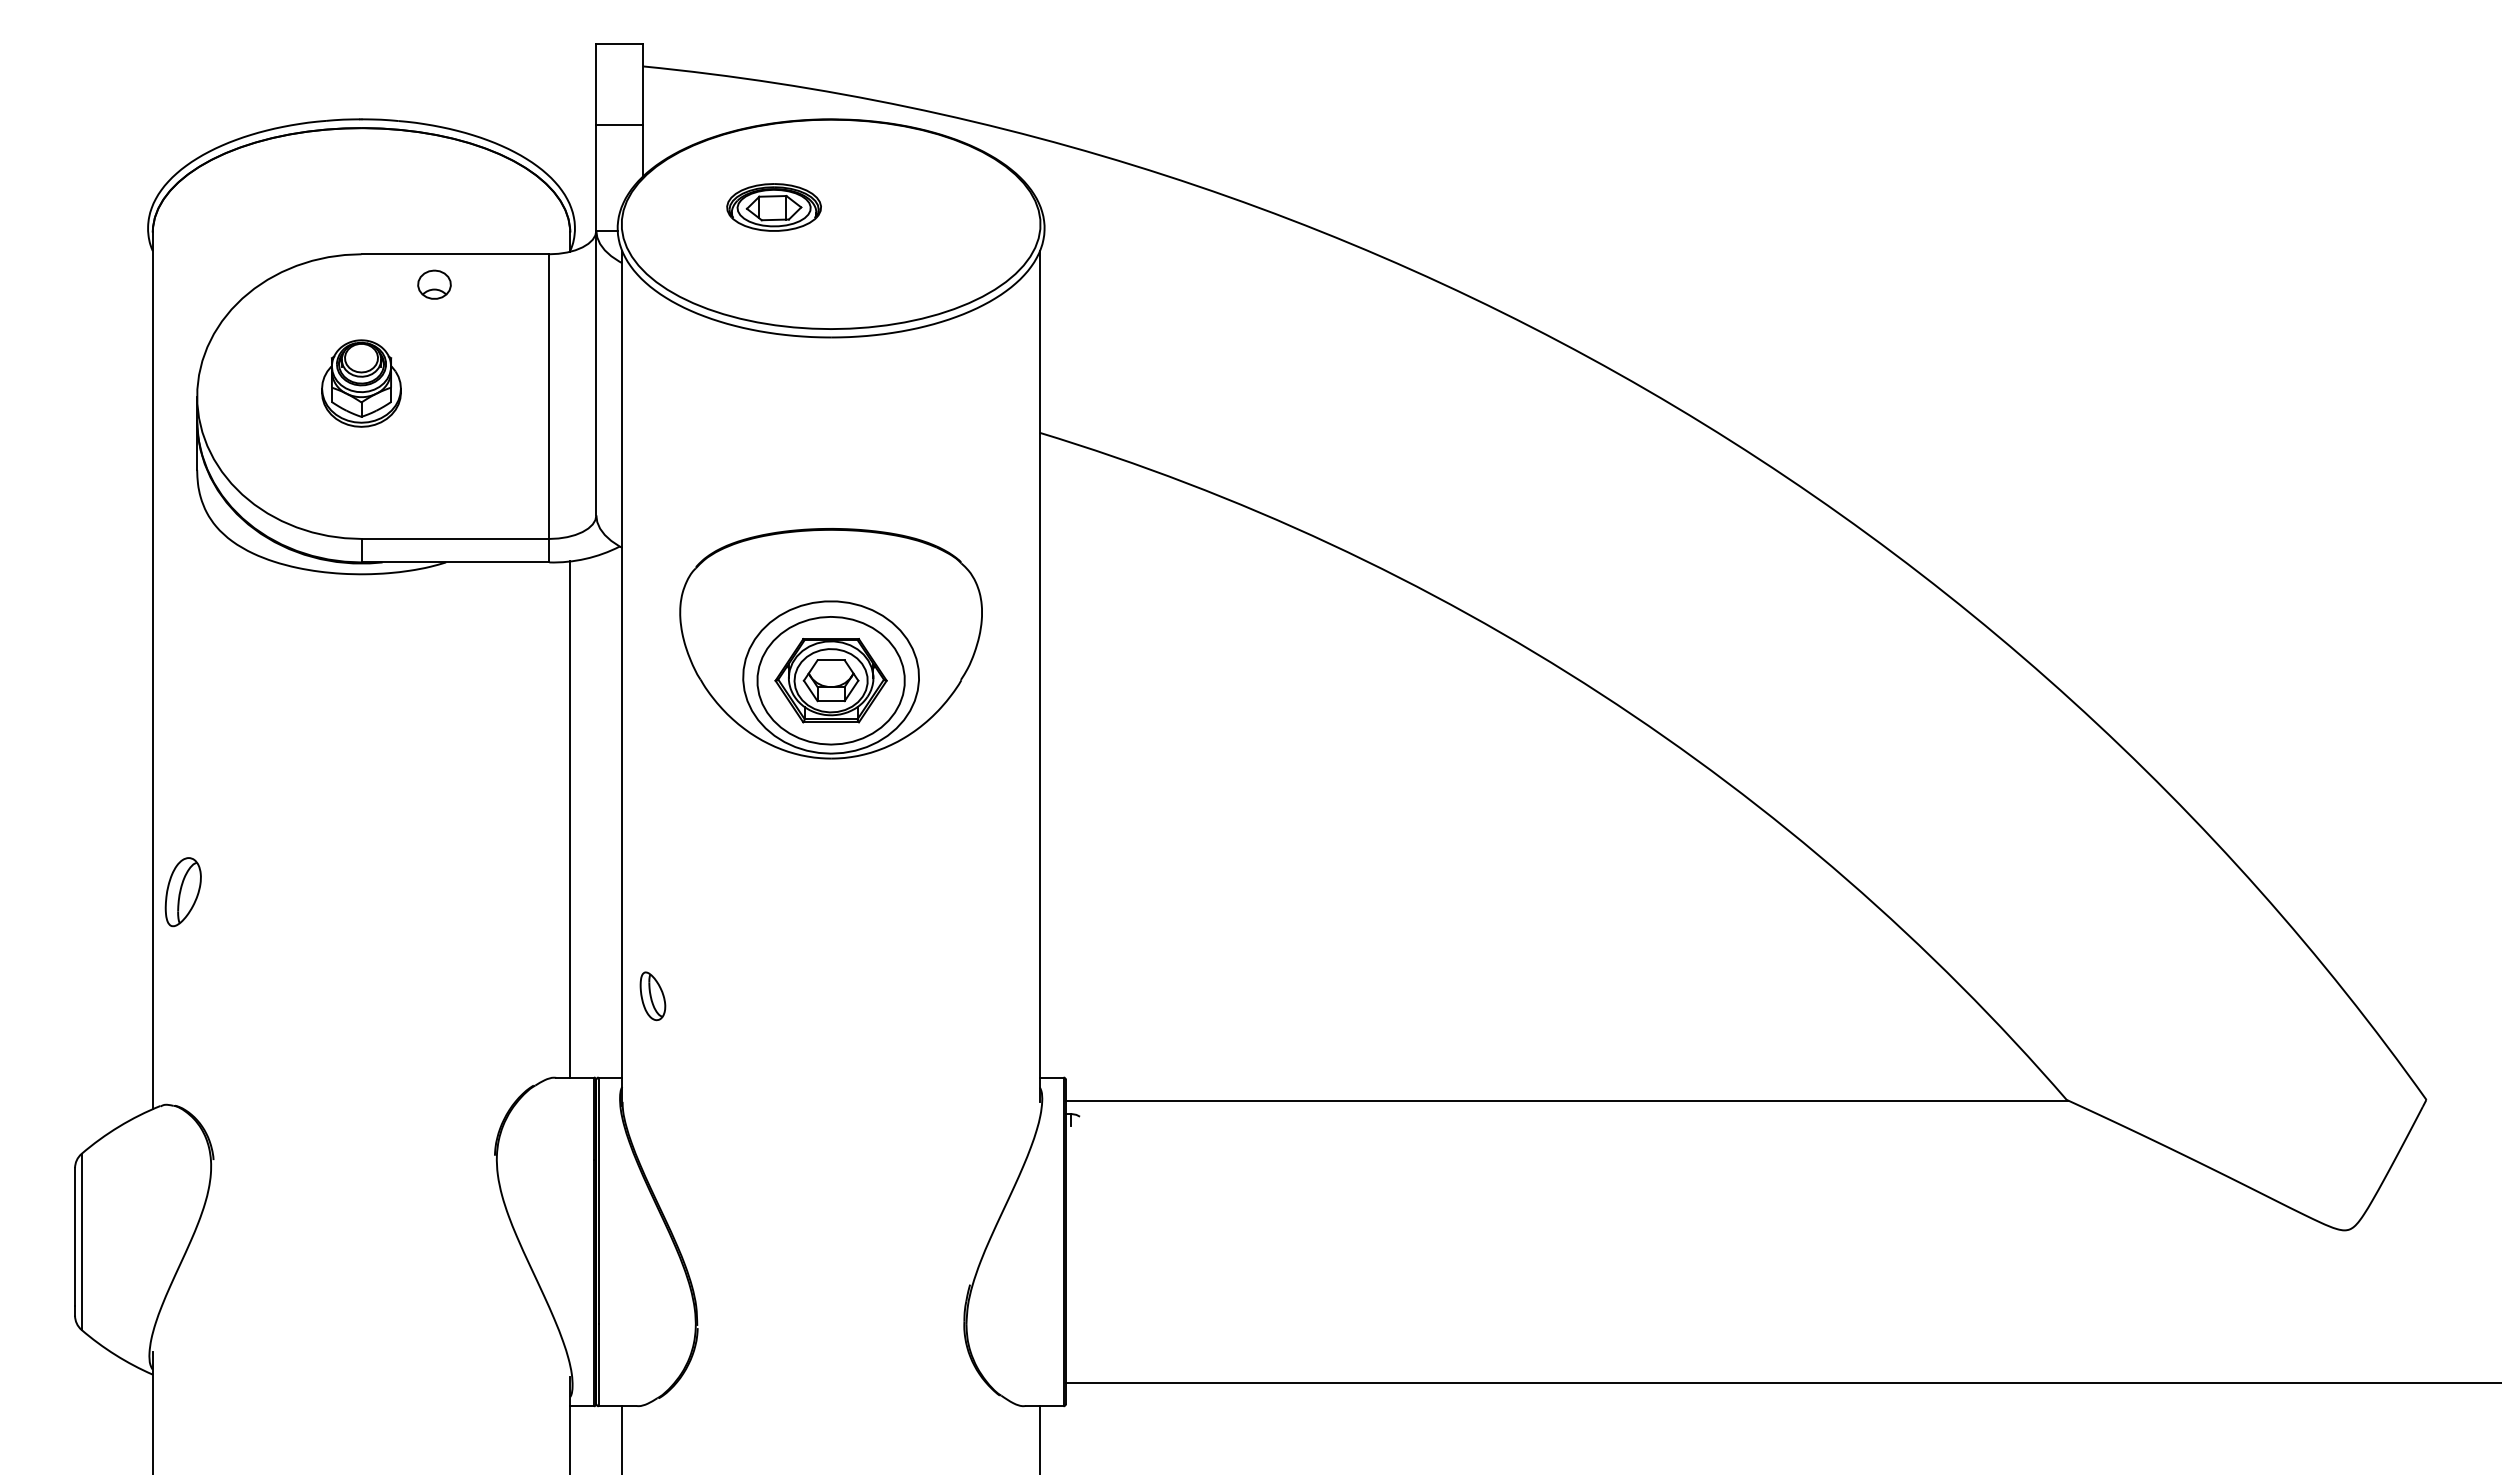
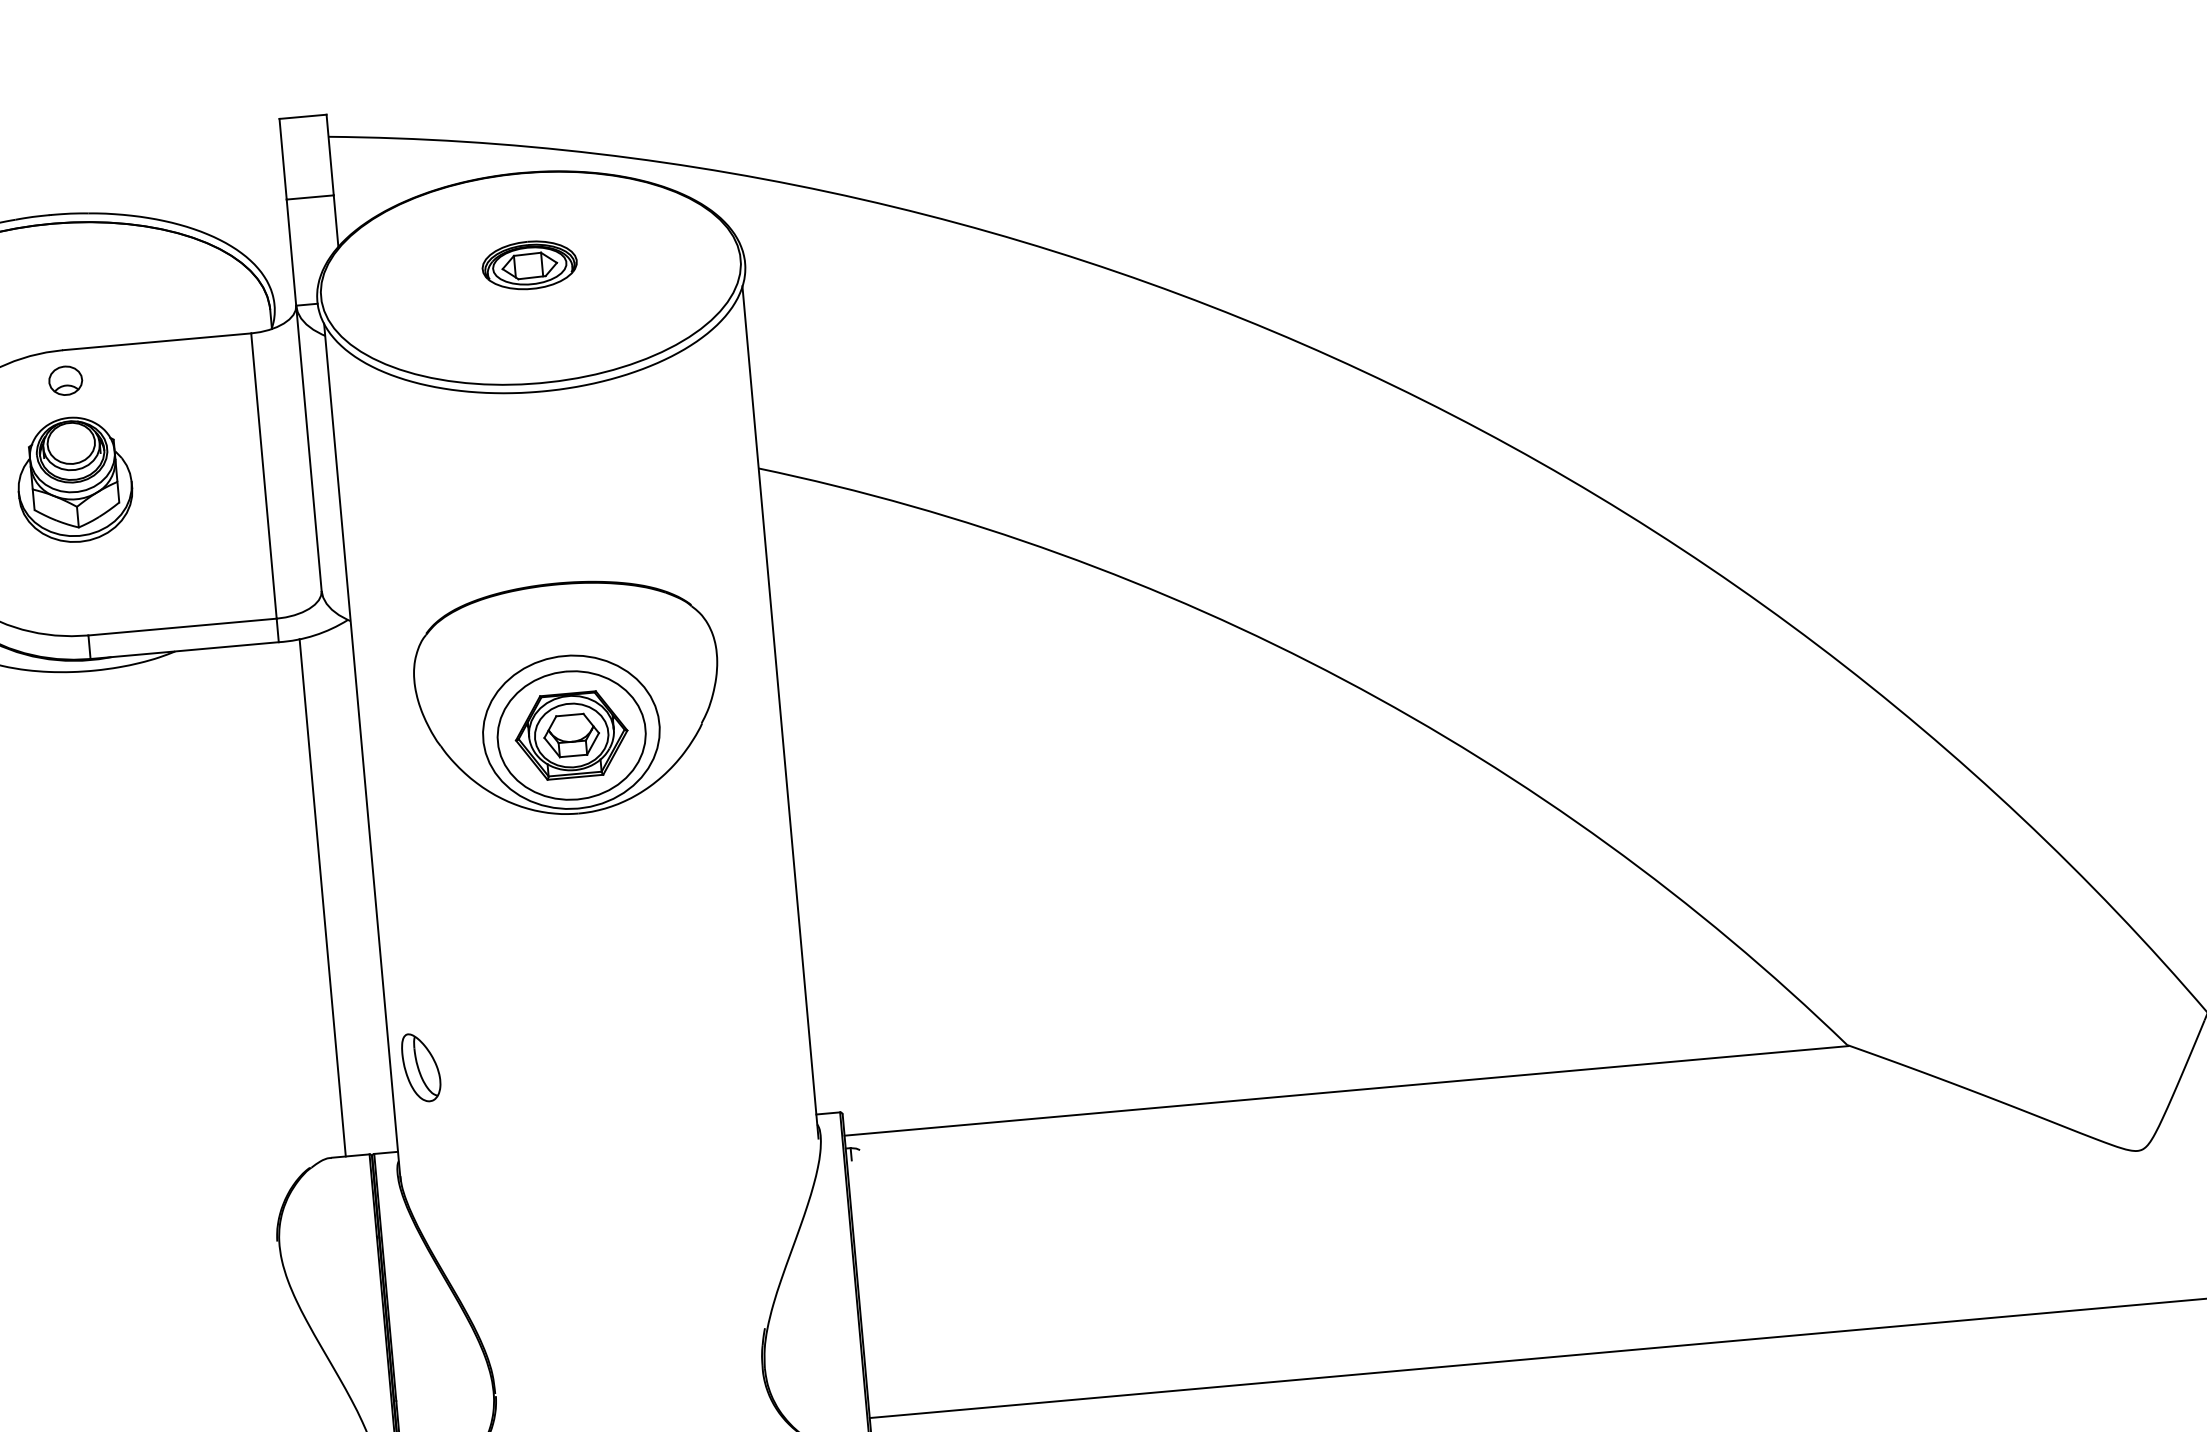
part: (773, 207) -> (529, 265), moved
part: (434, 284) -> (65, 380), moved
part: (361, 383) -> (74, 479), size x1.43
part: (652, 996) -> (420, 1067), size x1.43

